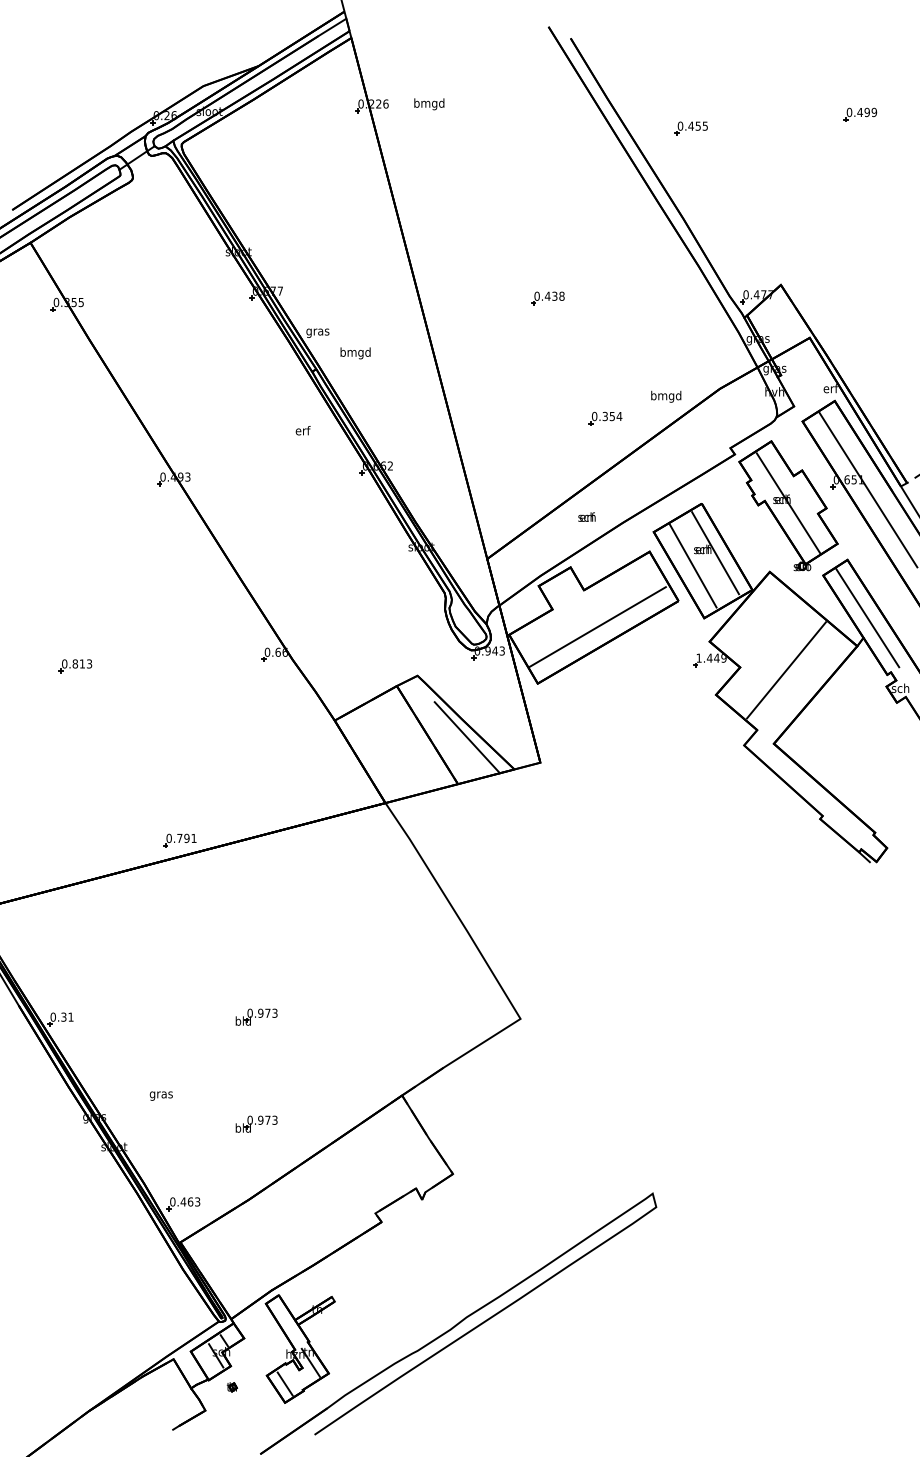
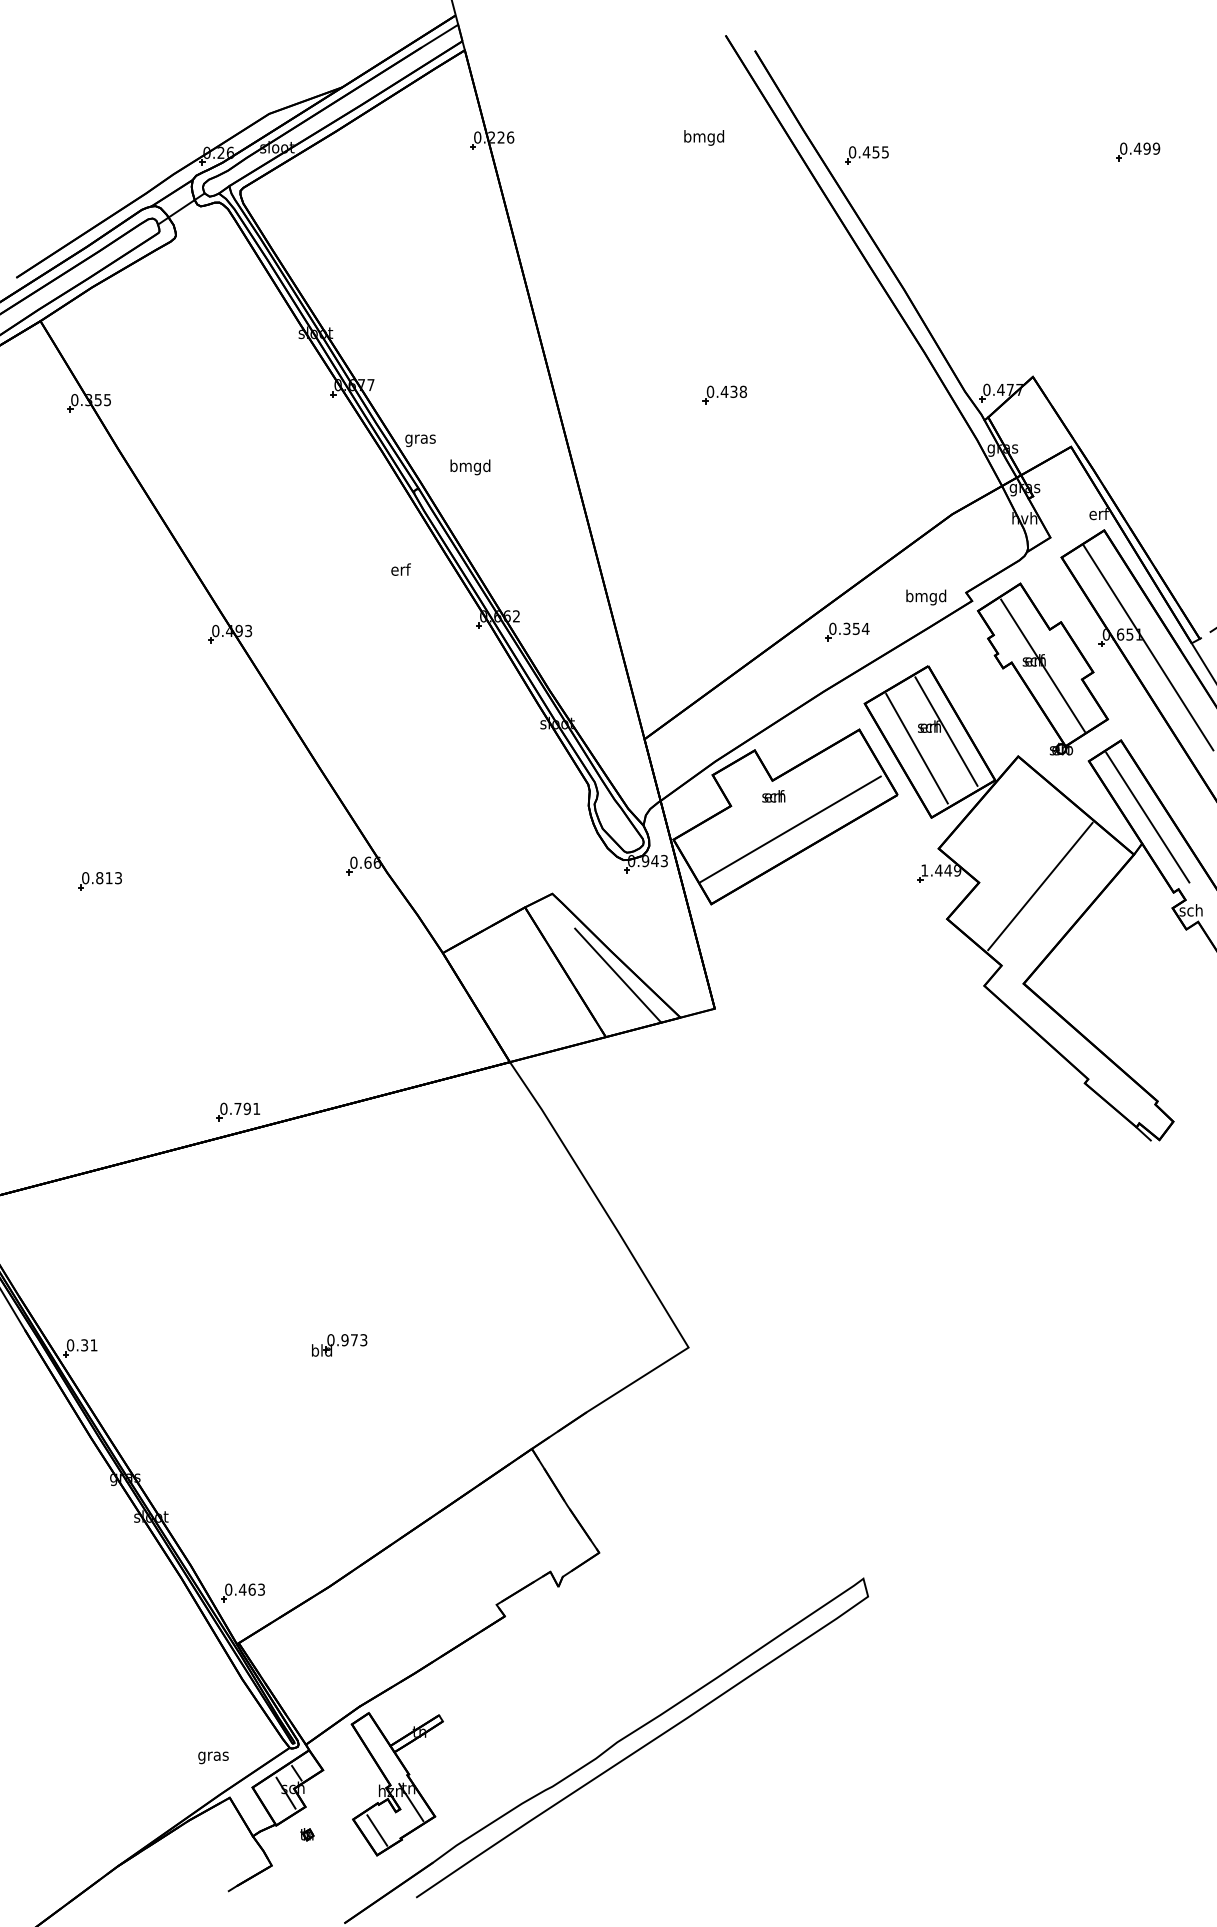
text: (429, 104) -> (704, 138), moved
part: (690, 128) -> (865, 155), moved
text: (666, 396) -> (926, 597), moved
part: (605, 418) -> (847, 631), moved
text: (586, 516) -> (773, 795), moved
text: (160, 1095) -> (212, 1757), moved
part: (256, 1123) -> (339, 1485), removed

